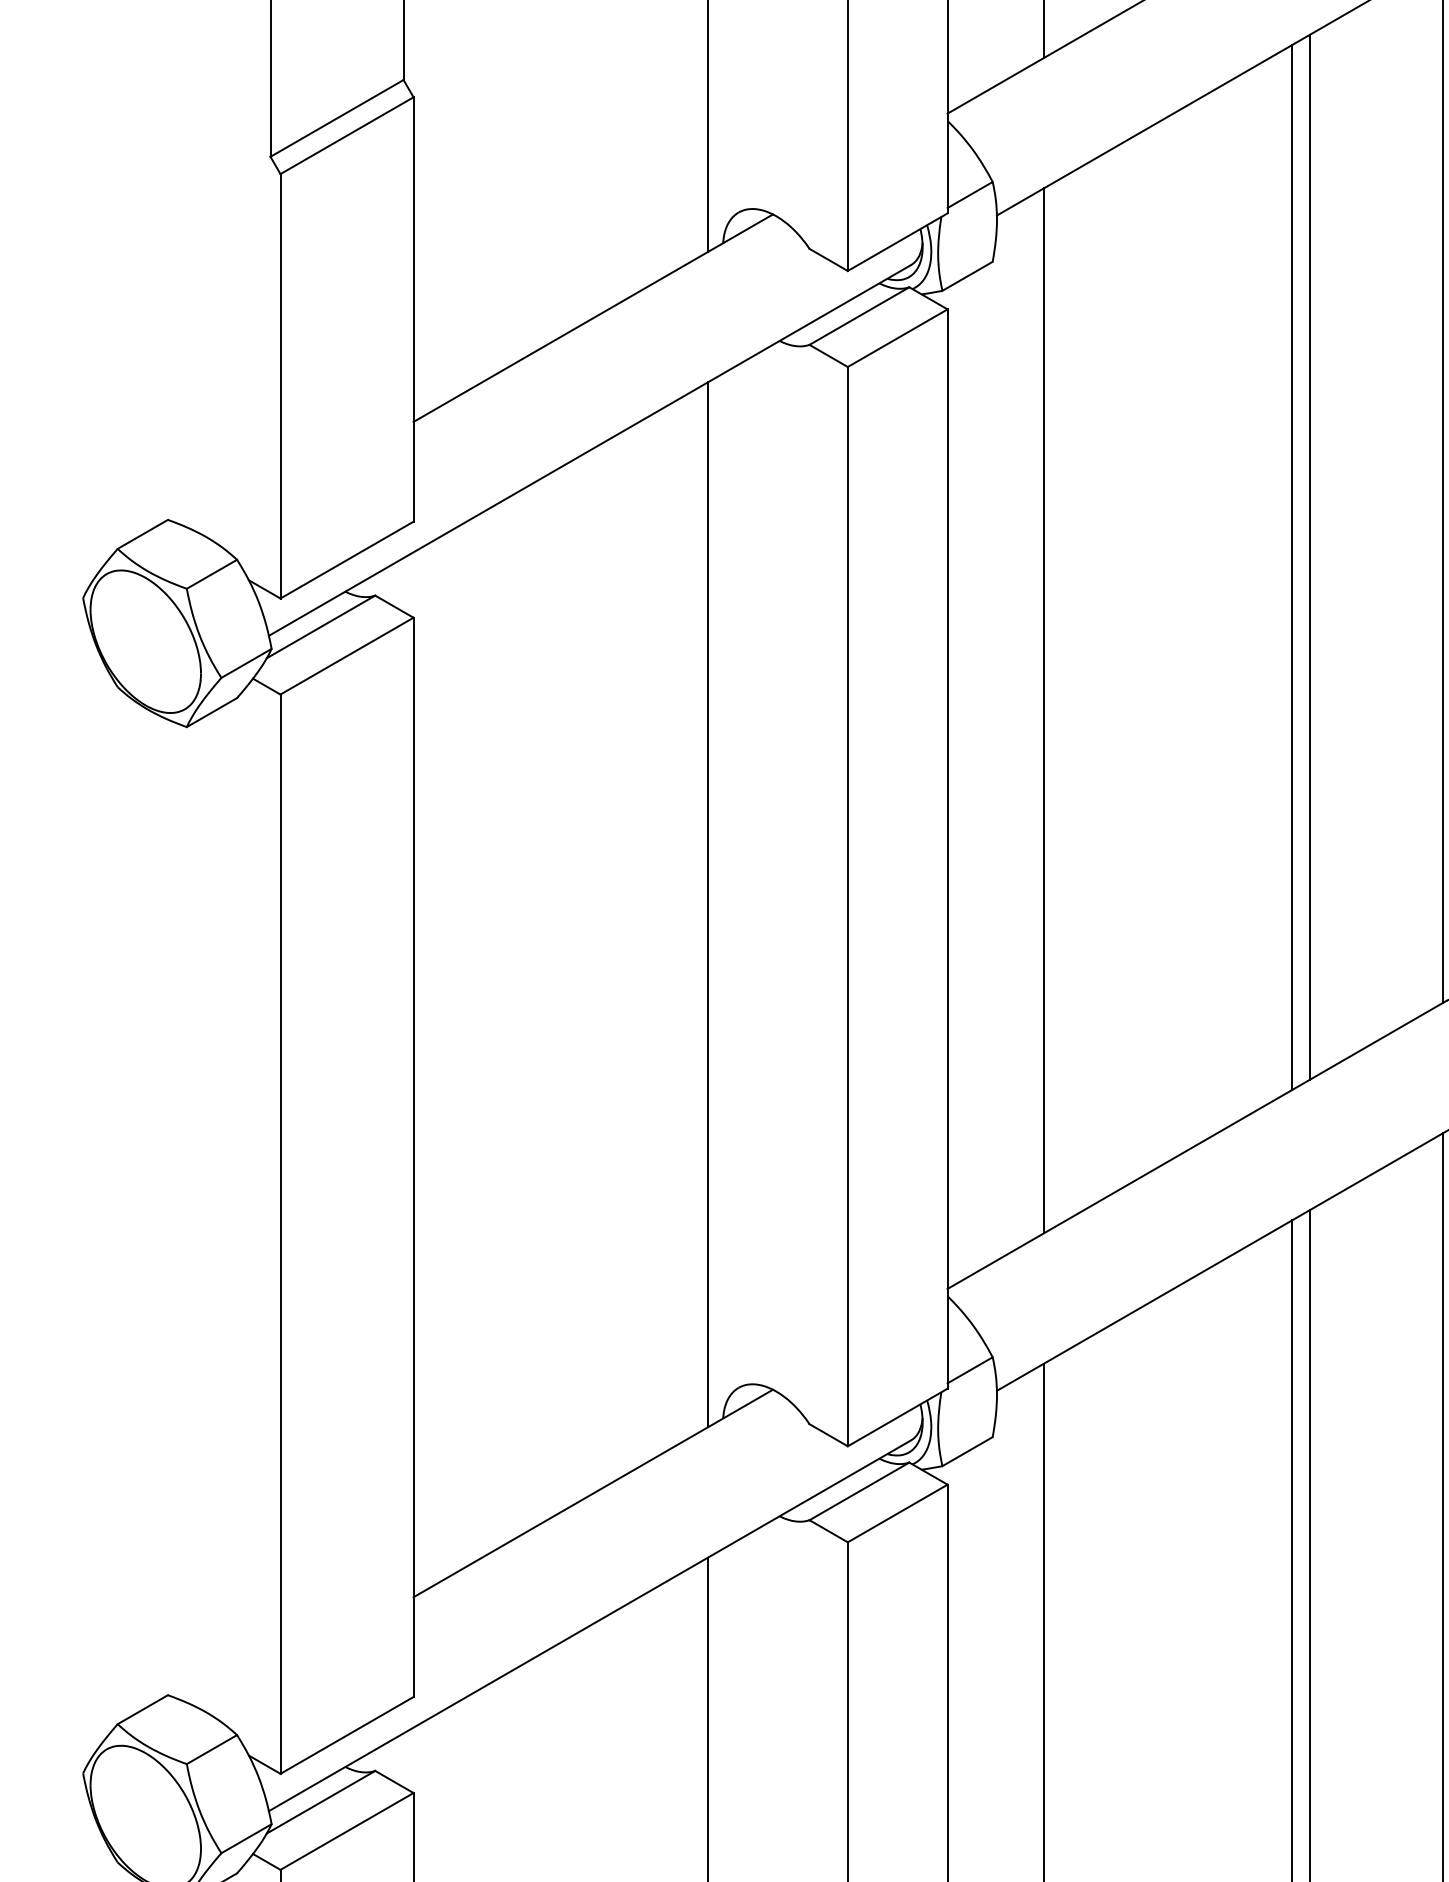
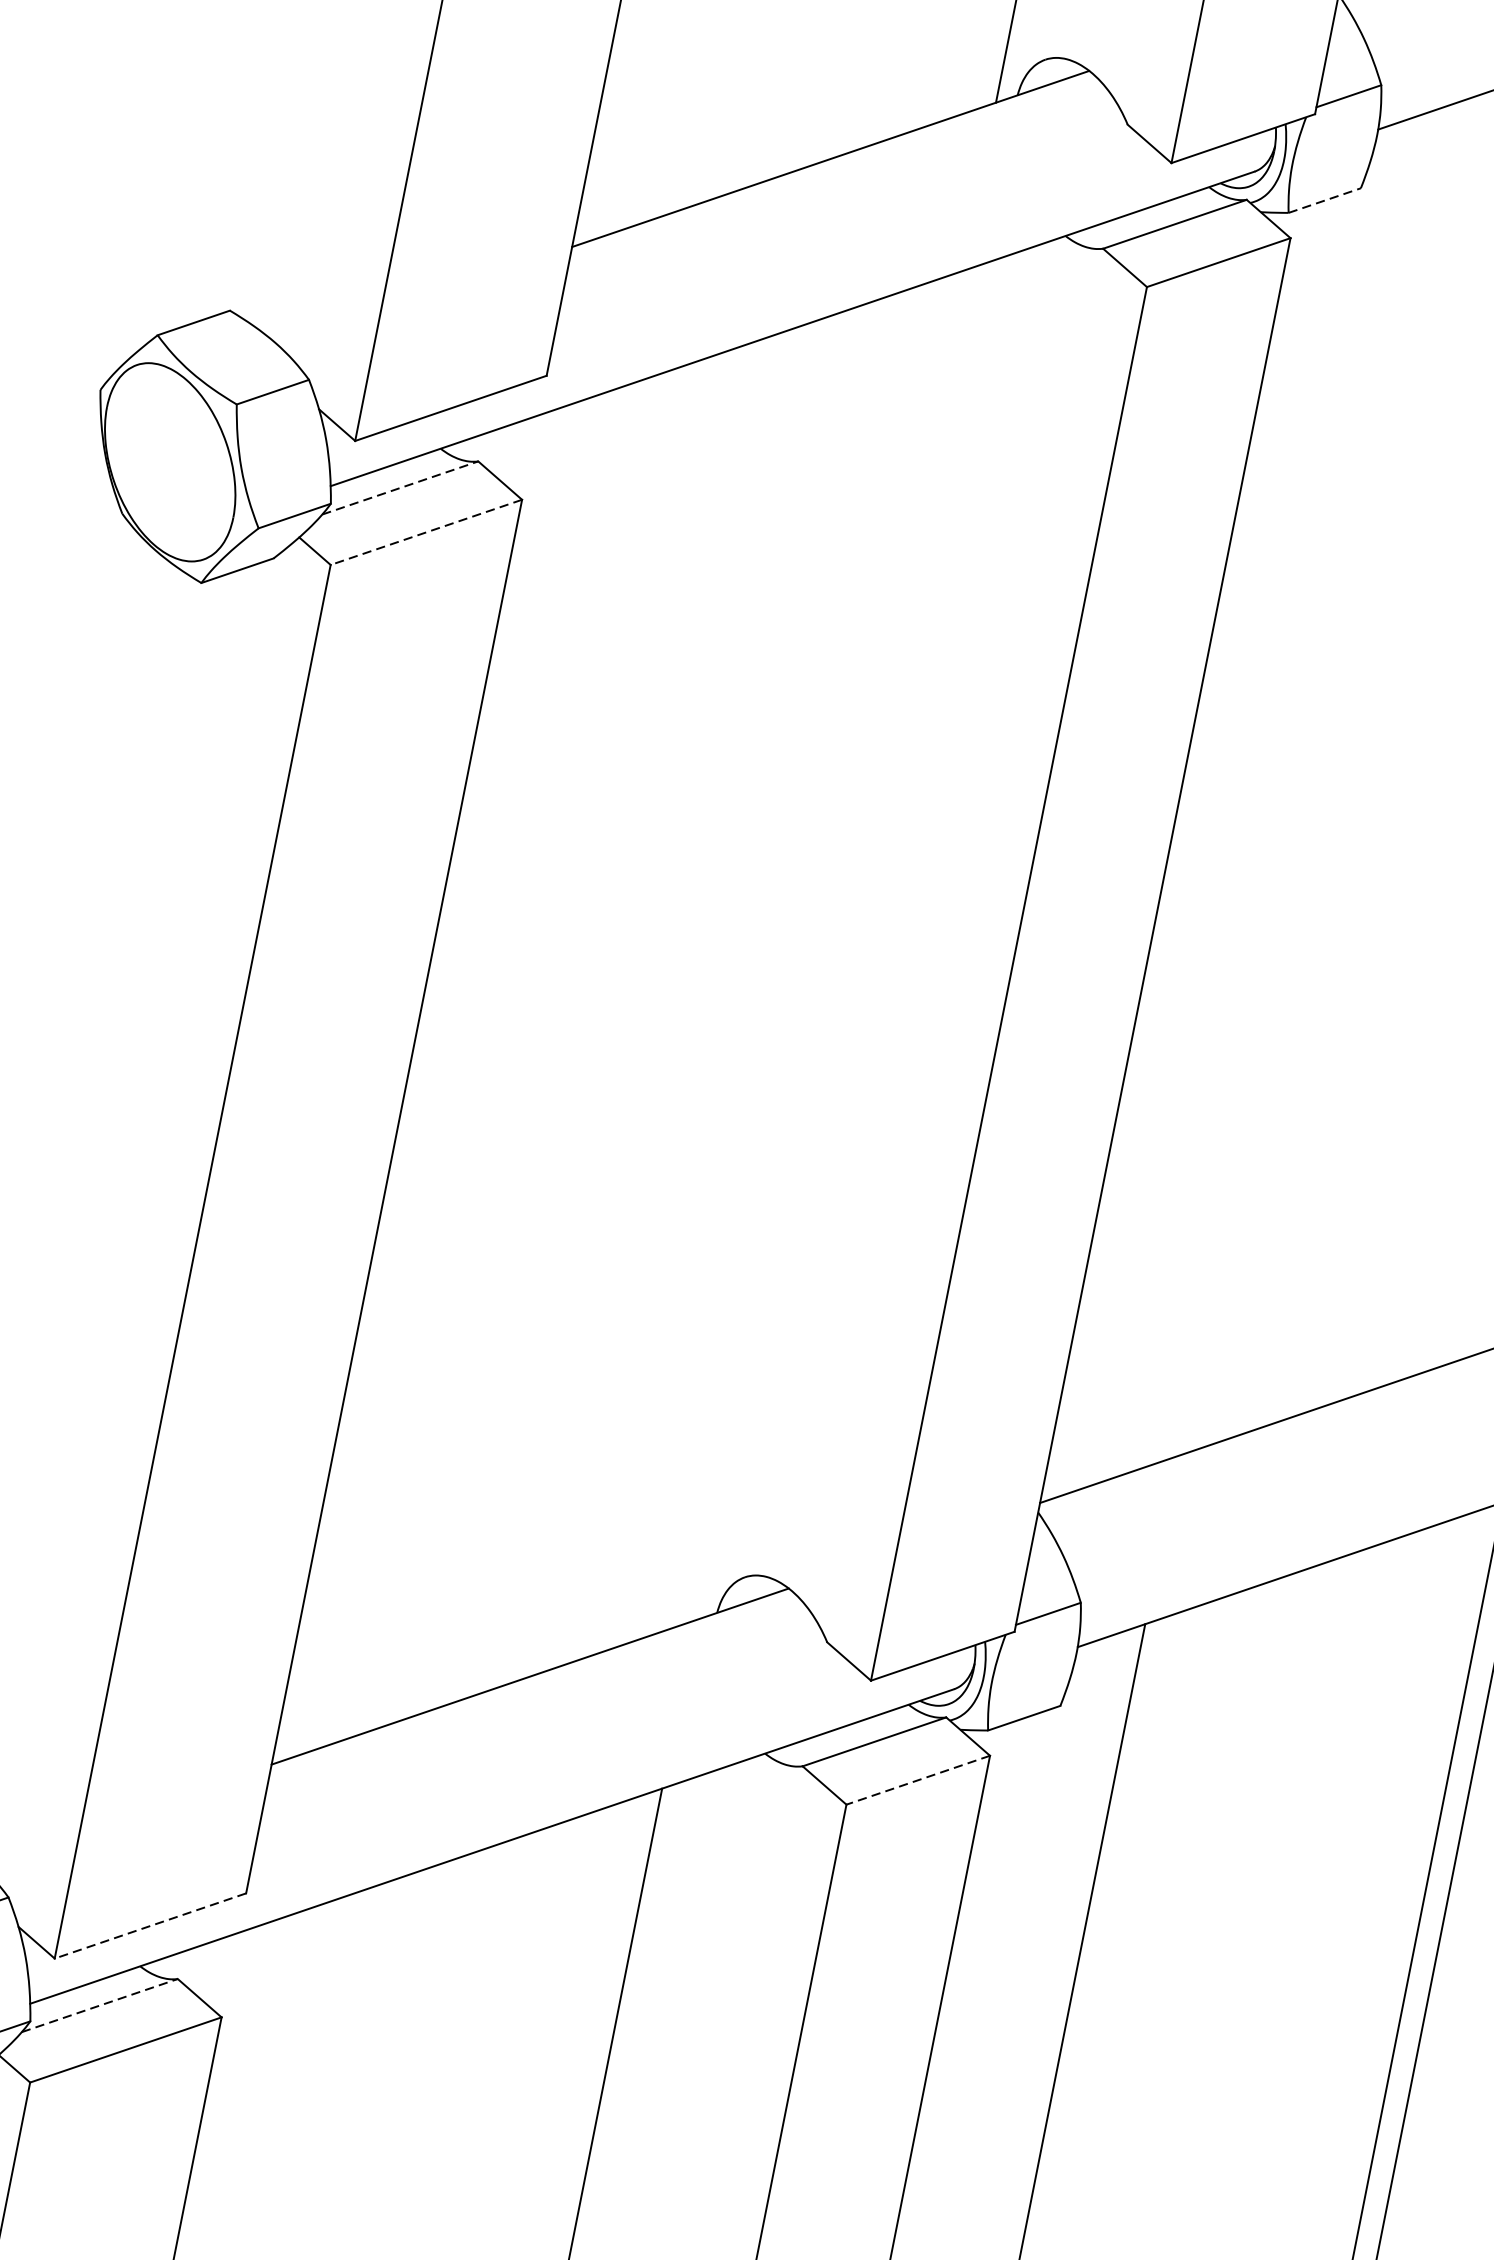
line: (967, 276) -> (1324, 200), solid -> dashed
line: (321, 626) -> (401, 487), solid -> dashed
line: (347, 656) -> (426, 532), solid -> dashed
line: (1043, 710) -> (1311, 780), removed
line: (708, 904) -> (829, 945), removed
line: (897, 1513) -> (917, 1780), solid -> dashed
line: (347, 1735) -> (151, 1926), solid -> dashed
line: (321, 1802) -> (100, 2006), solid -> dashed

